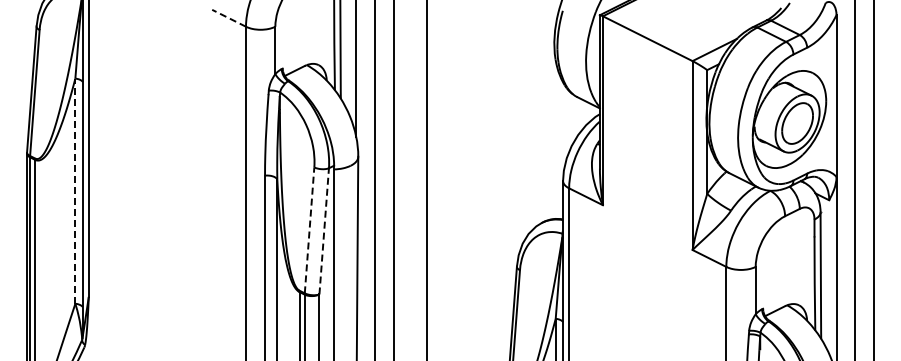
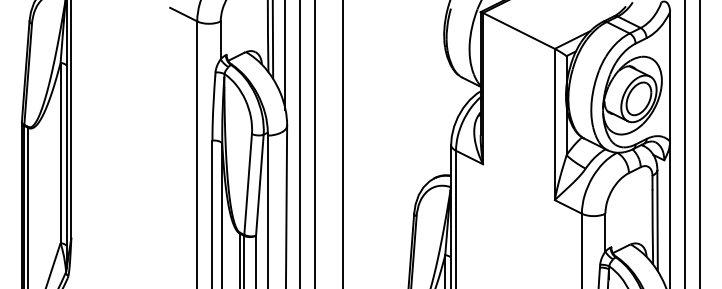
line: (229, 18) -> (184, 14), dashed -> solid
line: (75, 191) -> (60, 153), dashed -> solid
line: (309, 229) -> (248, 183), dashed -> solid
line: (324, 230) -> (260, 184), dashed -> solid

